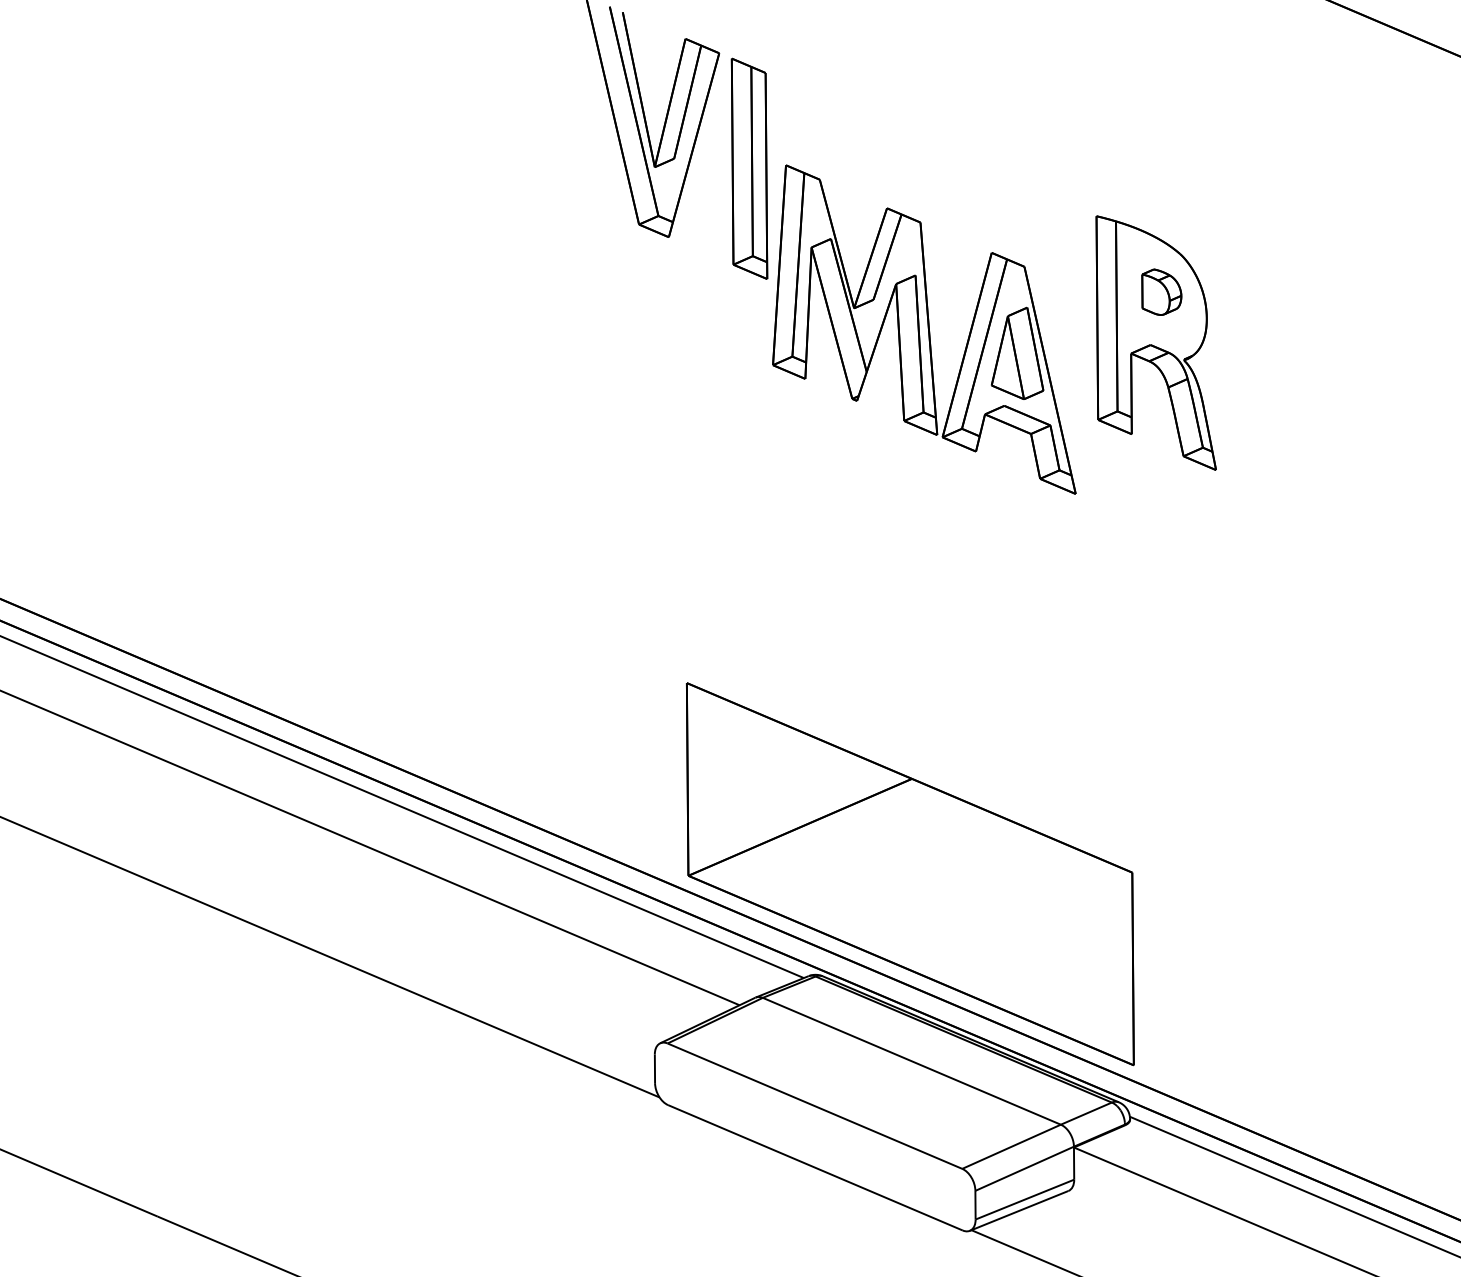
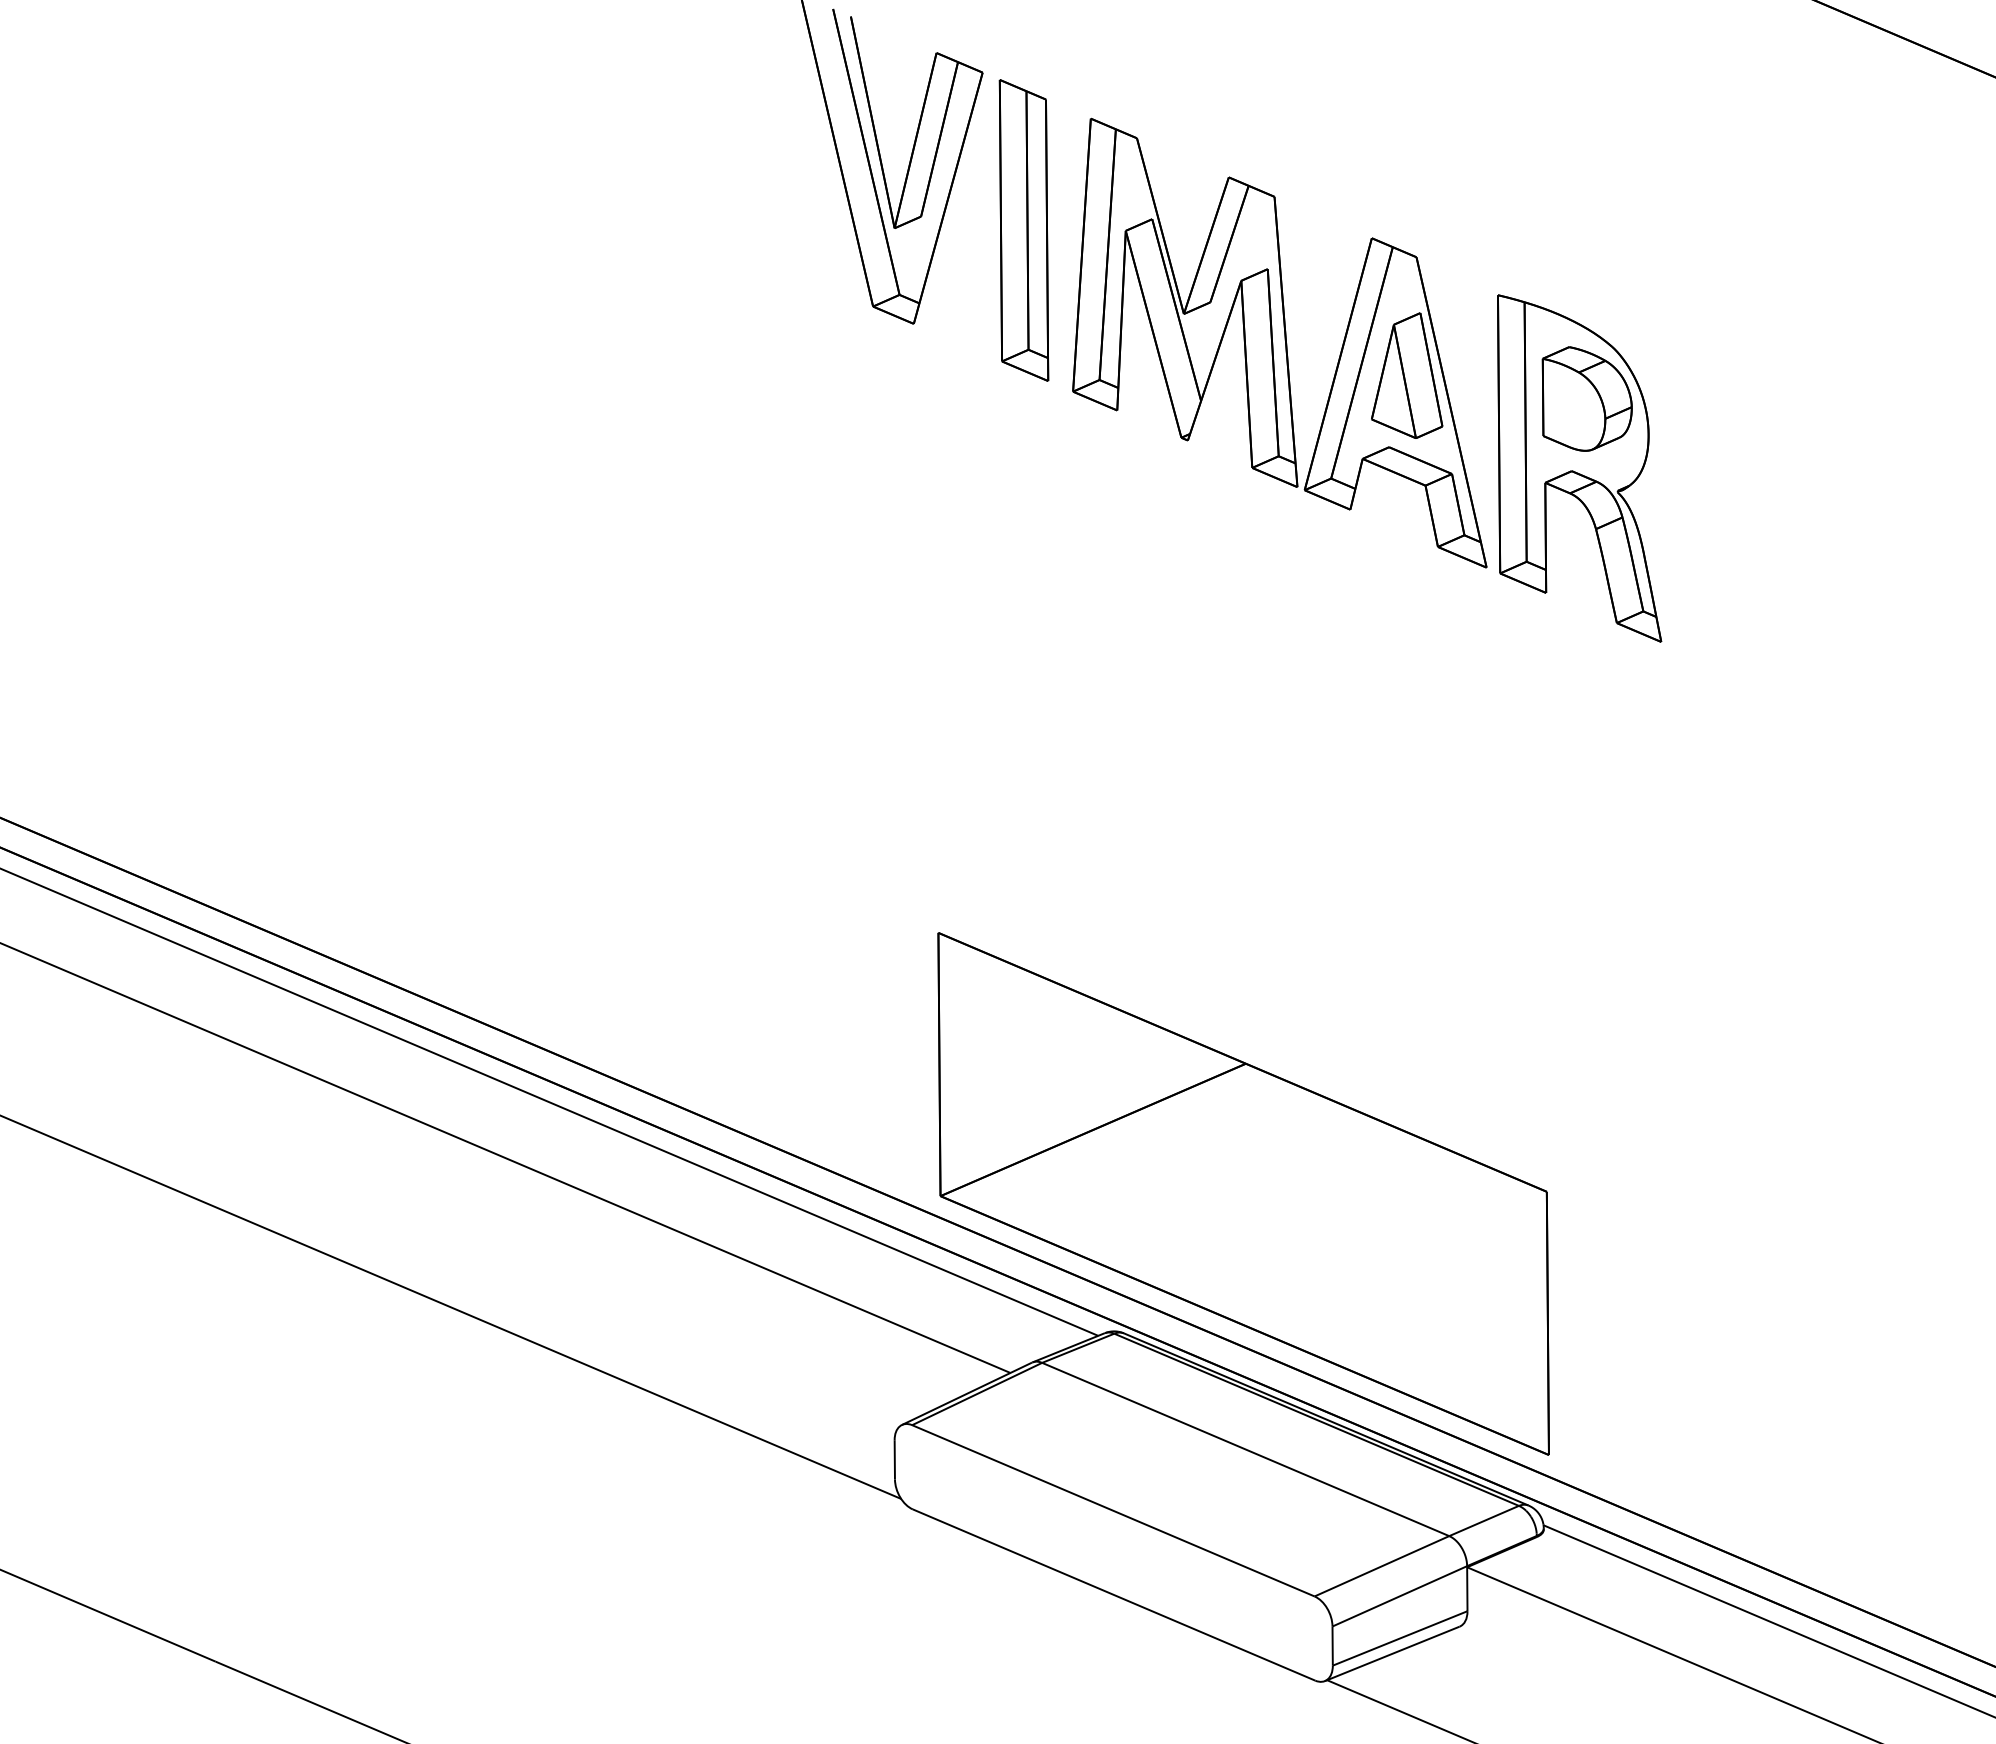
part: (1161, 291) -> (1586, 398), size x1.67
part: (924, 329) -> (1279, 342), moved

